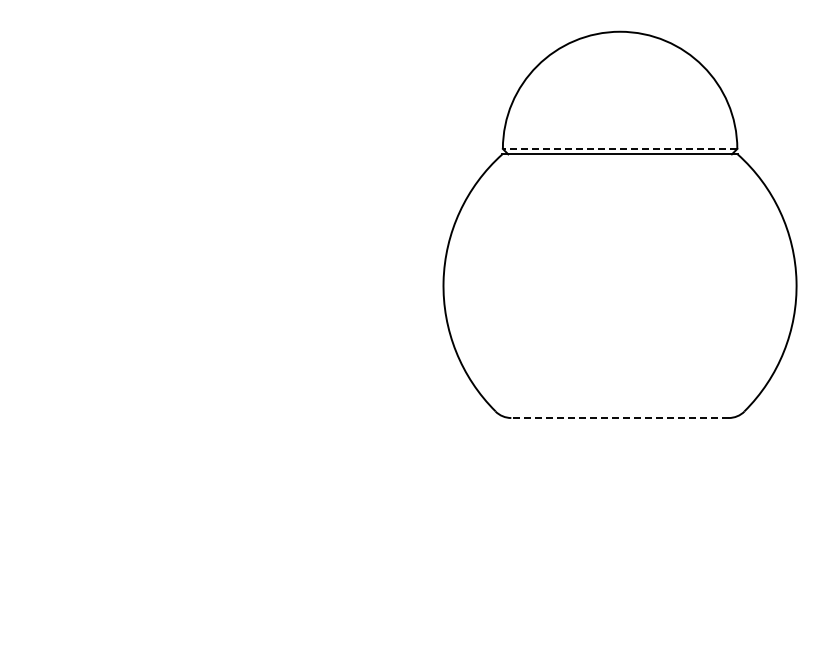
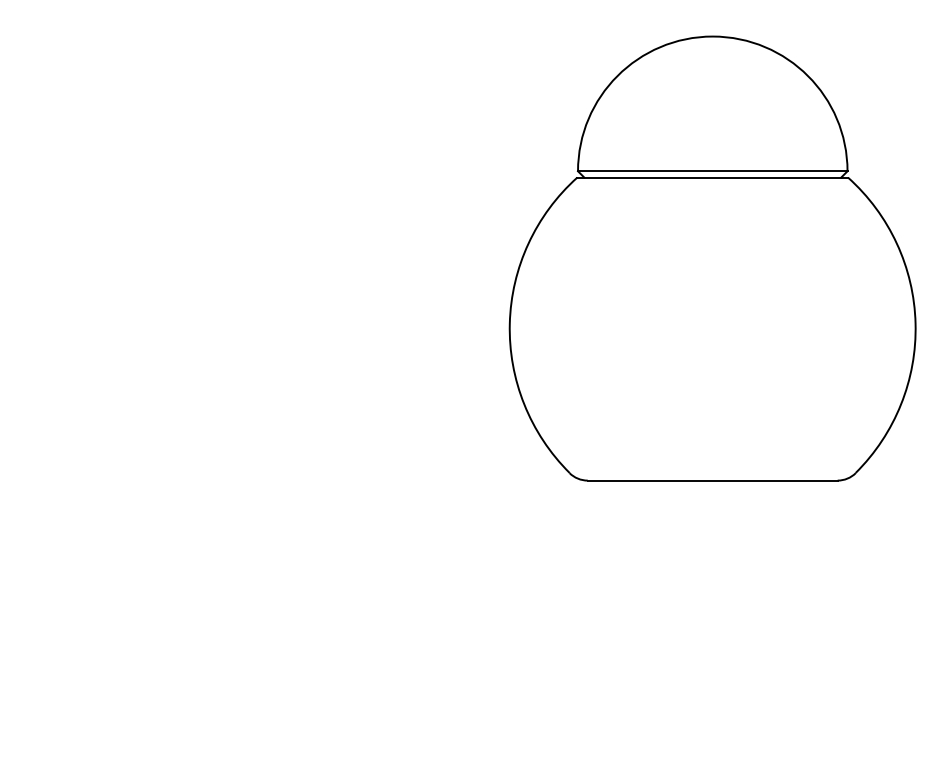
line: (619, 148) -> (712, 170), dashed -> solid
line: (620, 418) -> (713, 481), dashed -> solid

